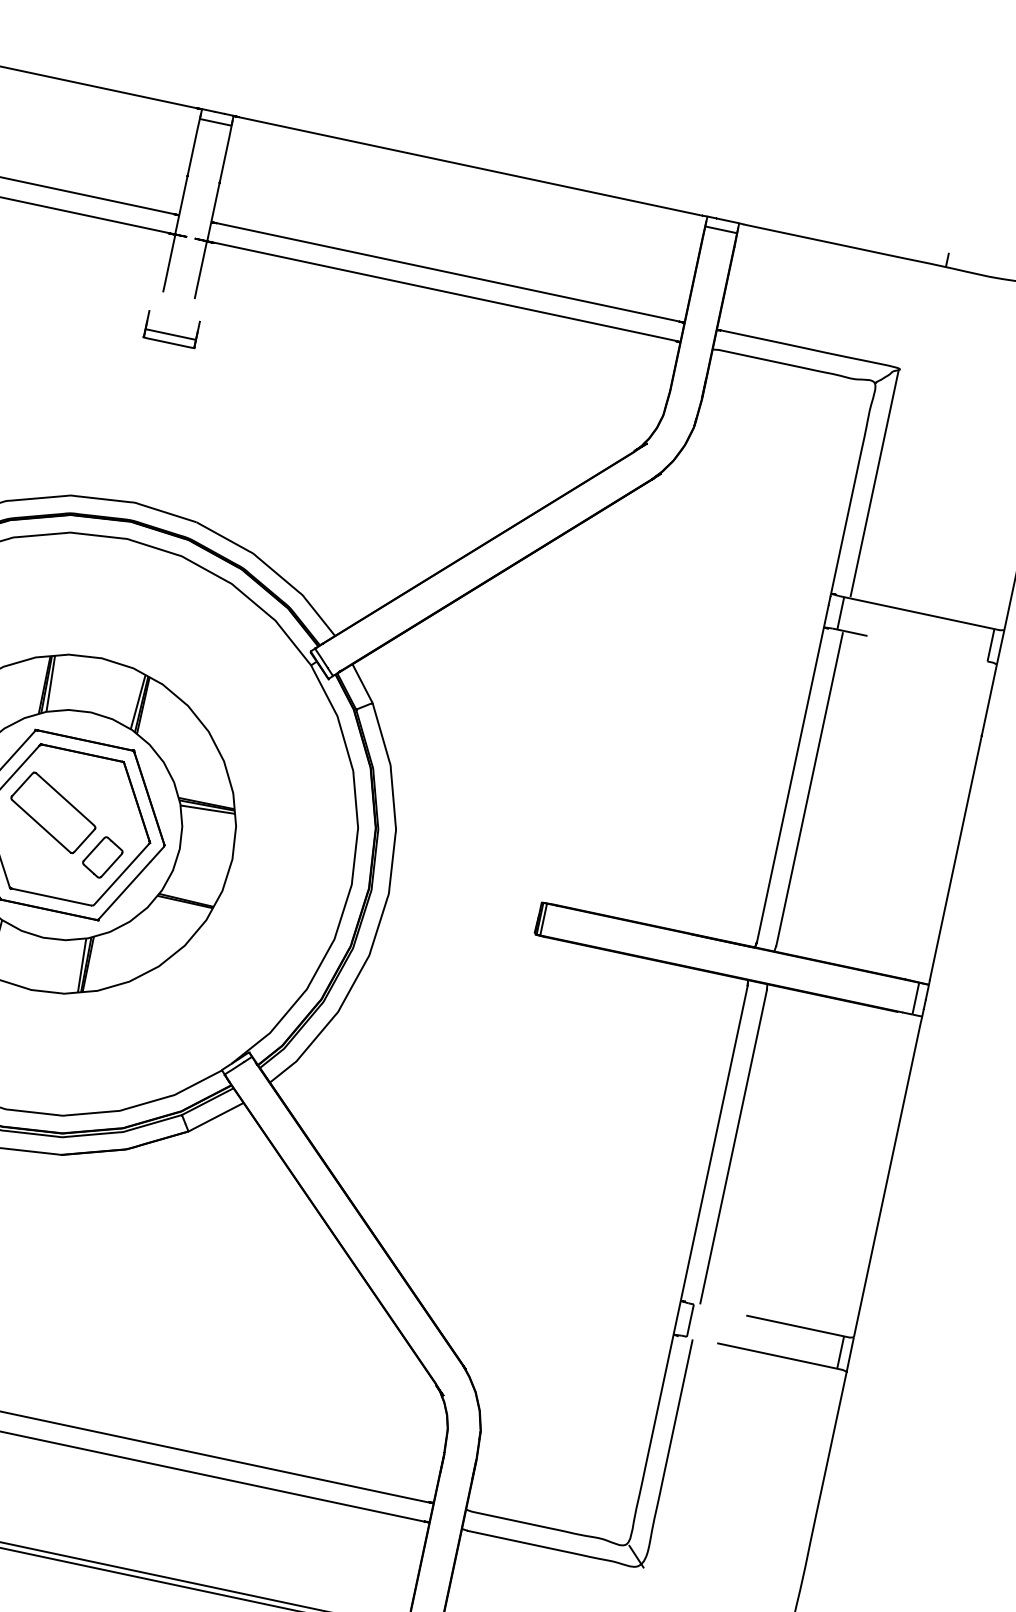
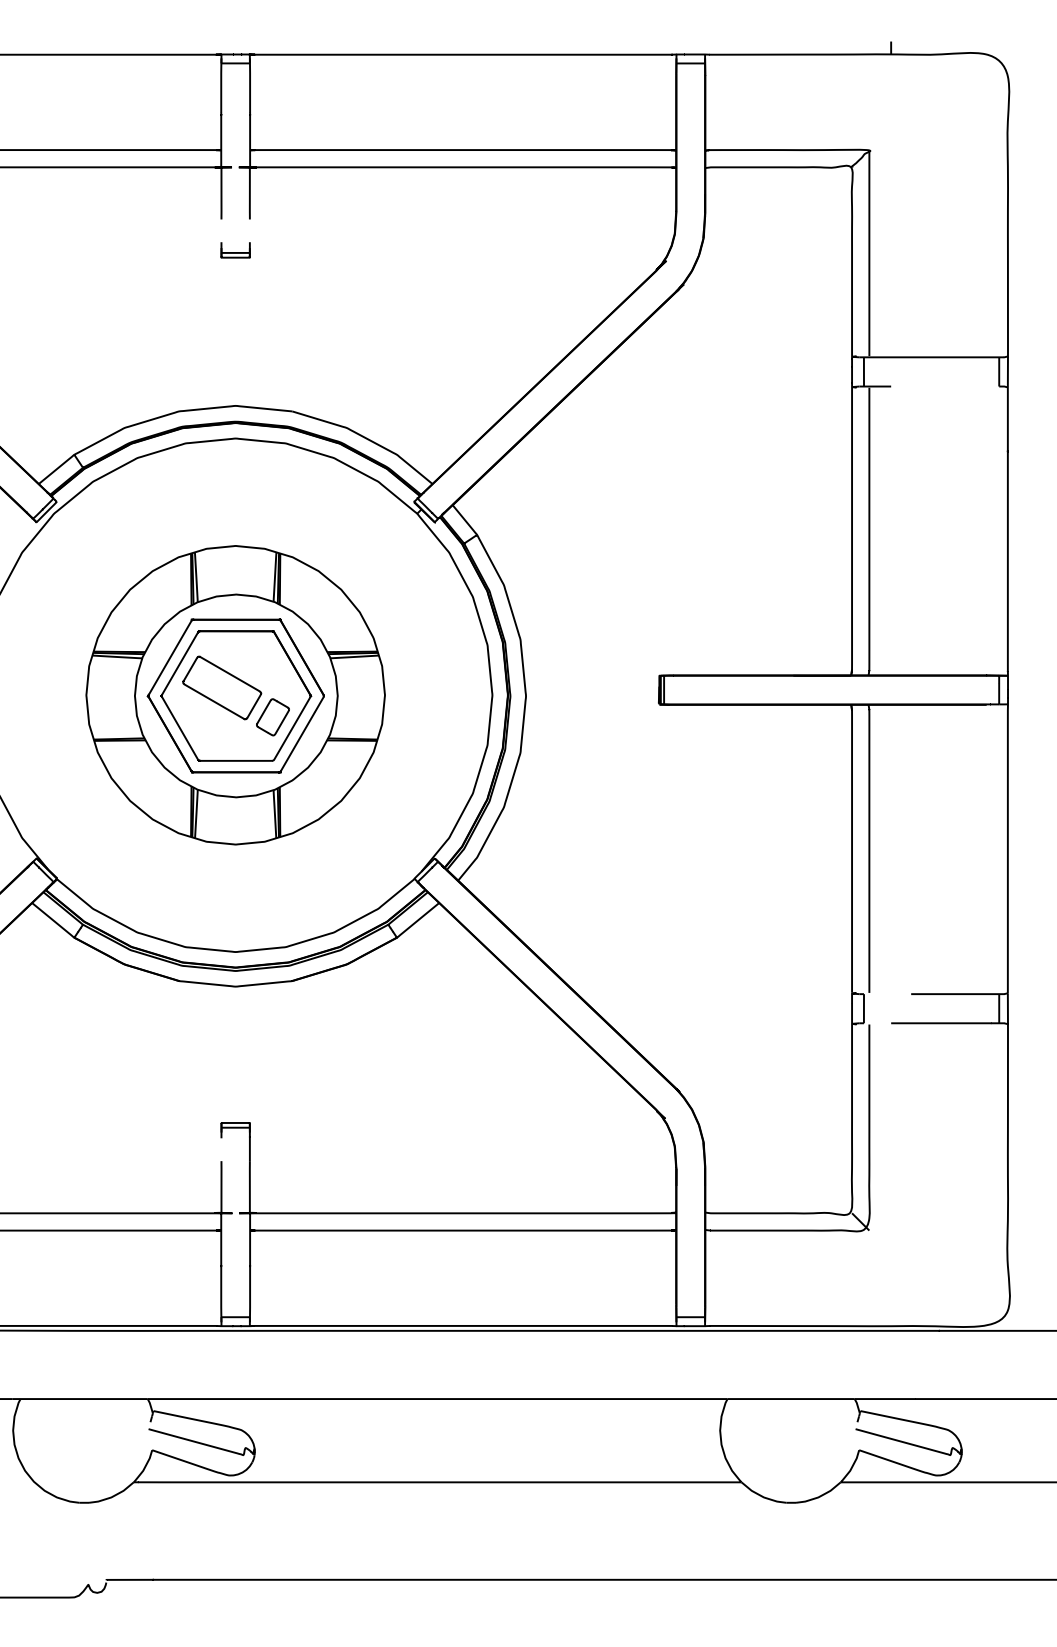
part: (171, 330) -> (235, 250), size x0.62

